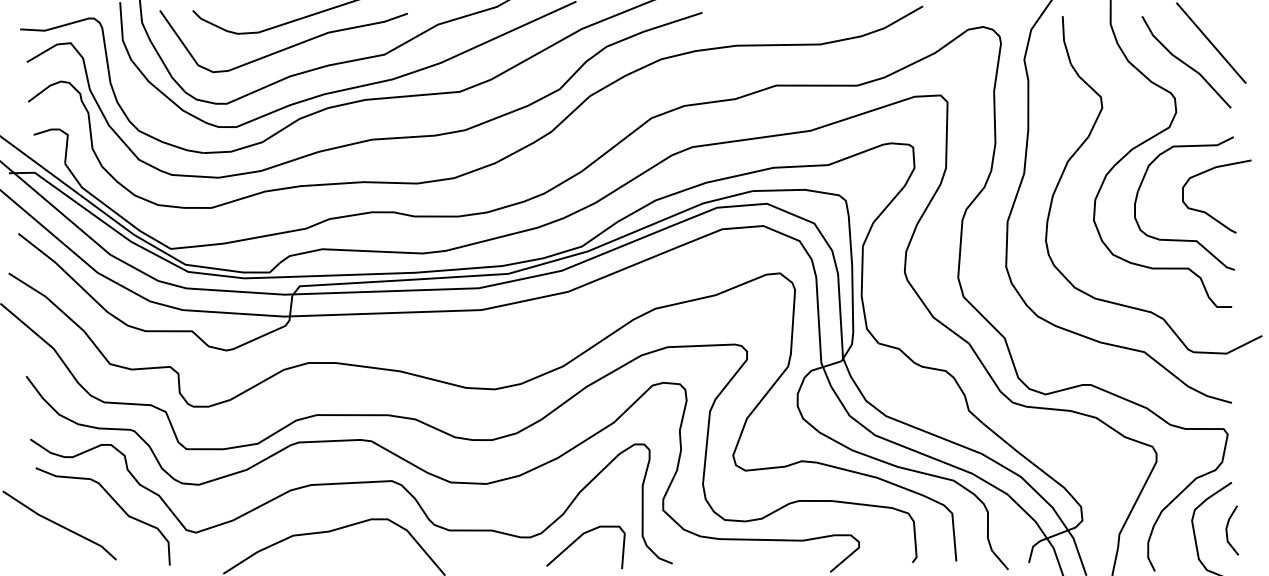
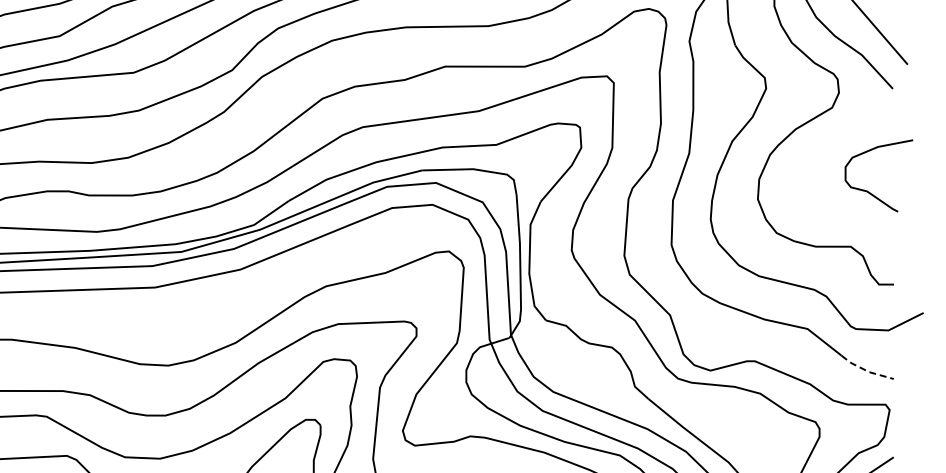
curve: (1184, 239) -> (847, 218), removed
line: (1203, 394) -> (865, 370), solid -> dashed

